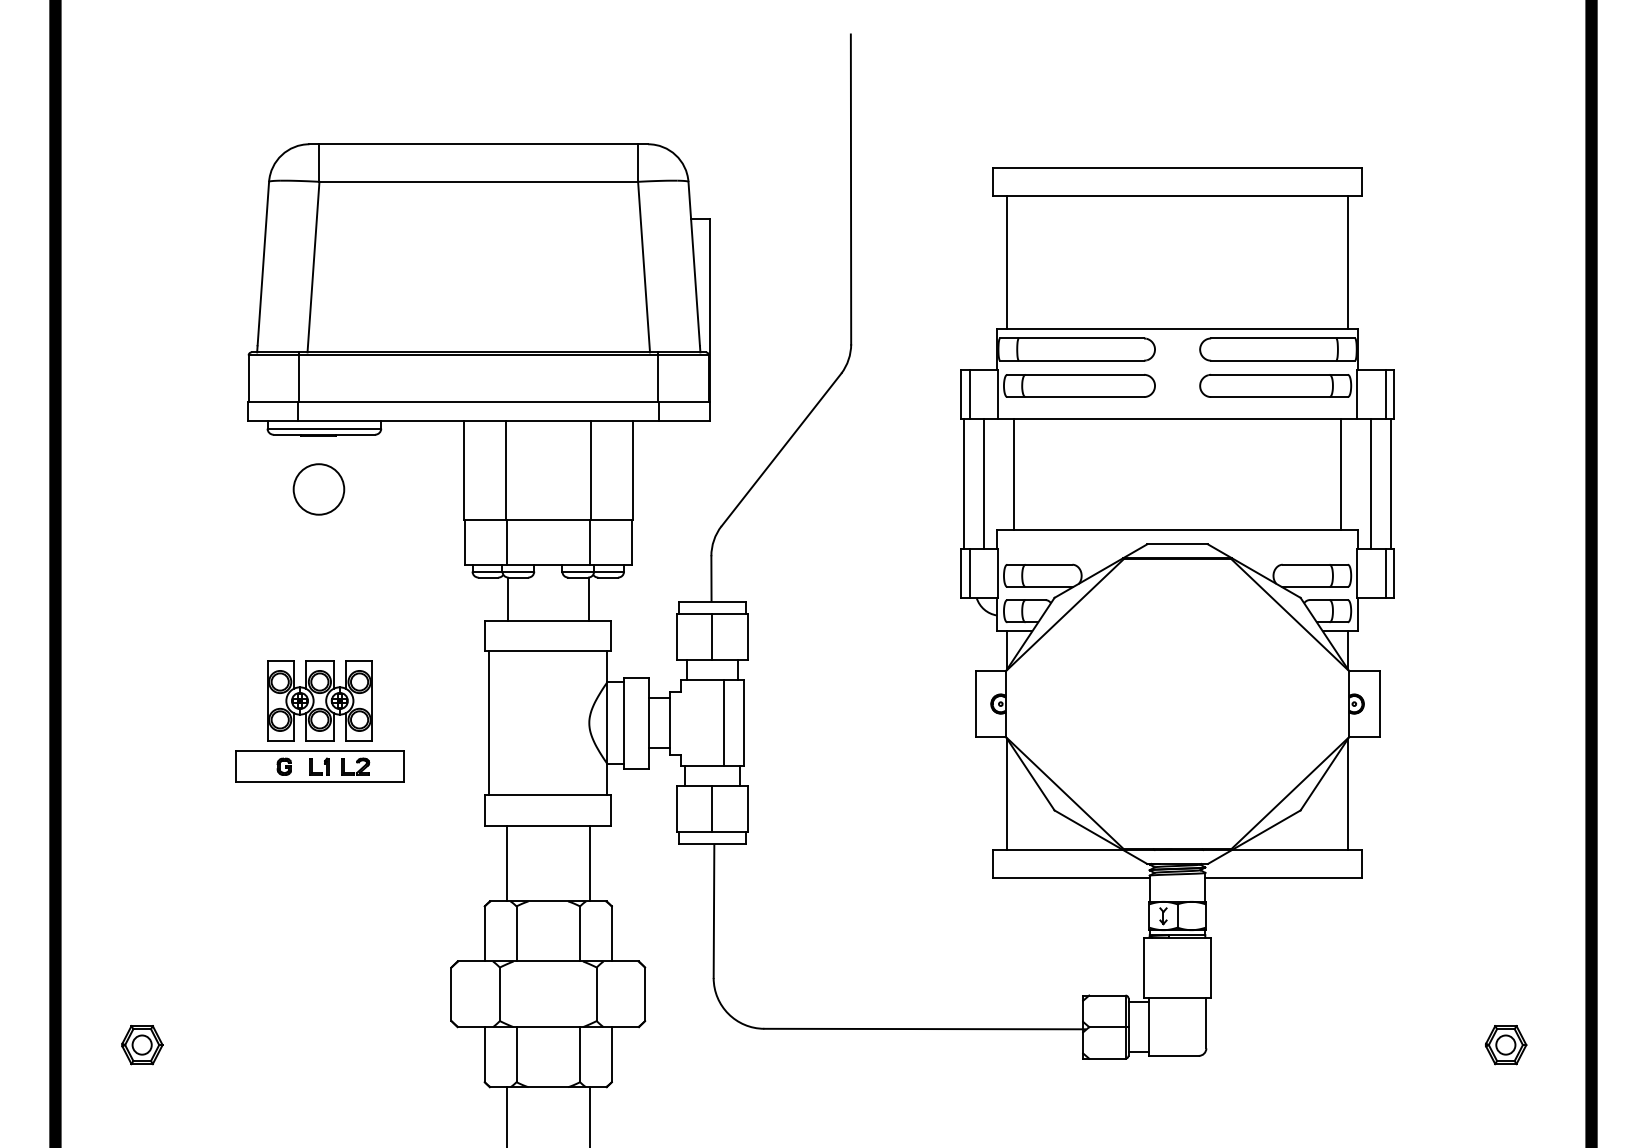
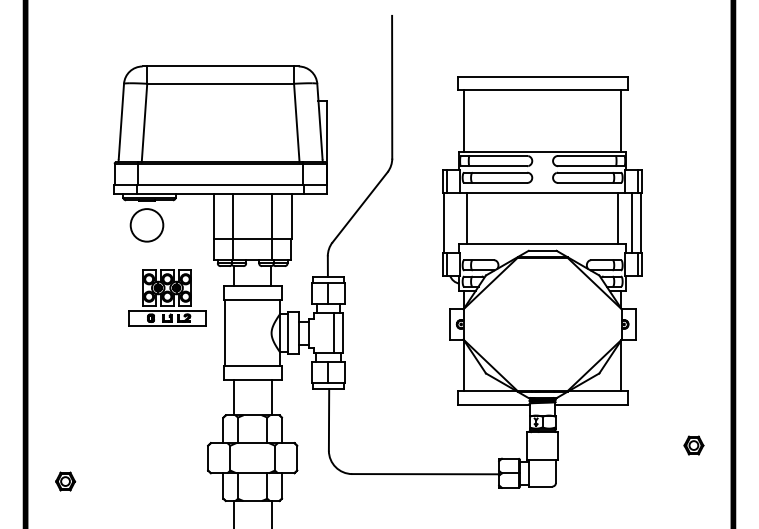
line: (984, 482) -> (453, 222), removed
circle: (317, 489) -> (146, 225), size x1.4
part: (320, 721) -> (167, 297), moved
part: (1504, 1044) -> (693, 445), moved

